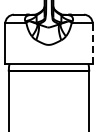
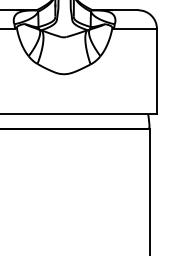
line: (92, 43) -> (156, 71), dashed -> solid

